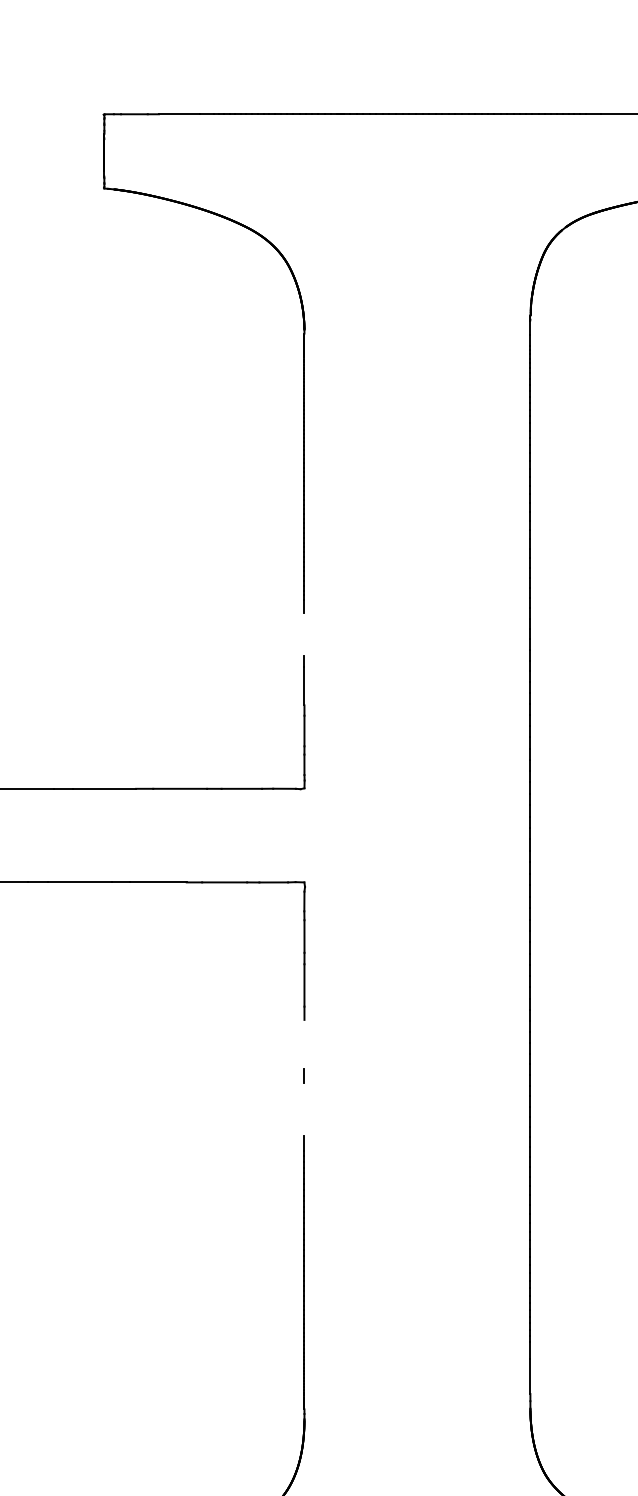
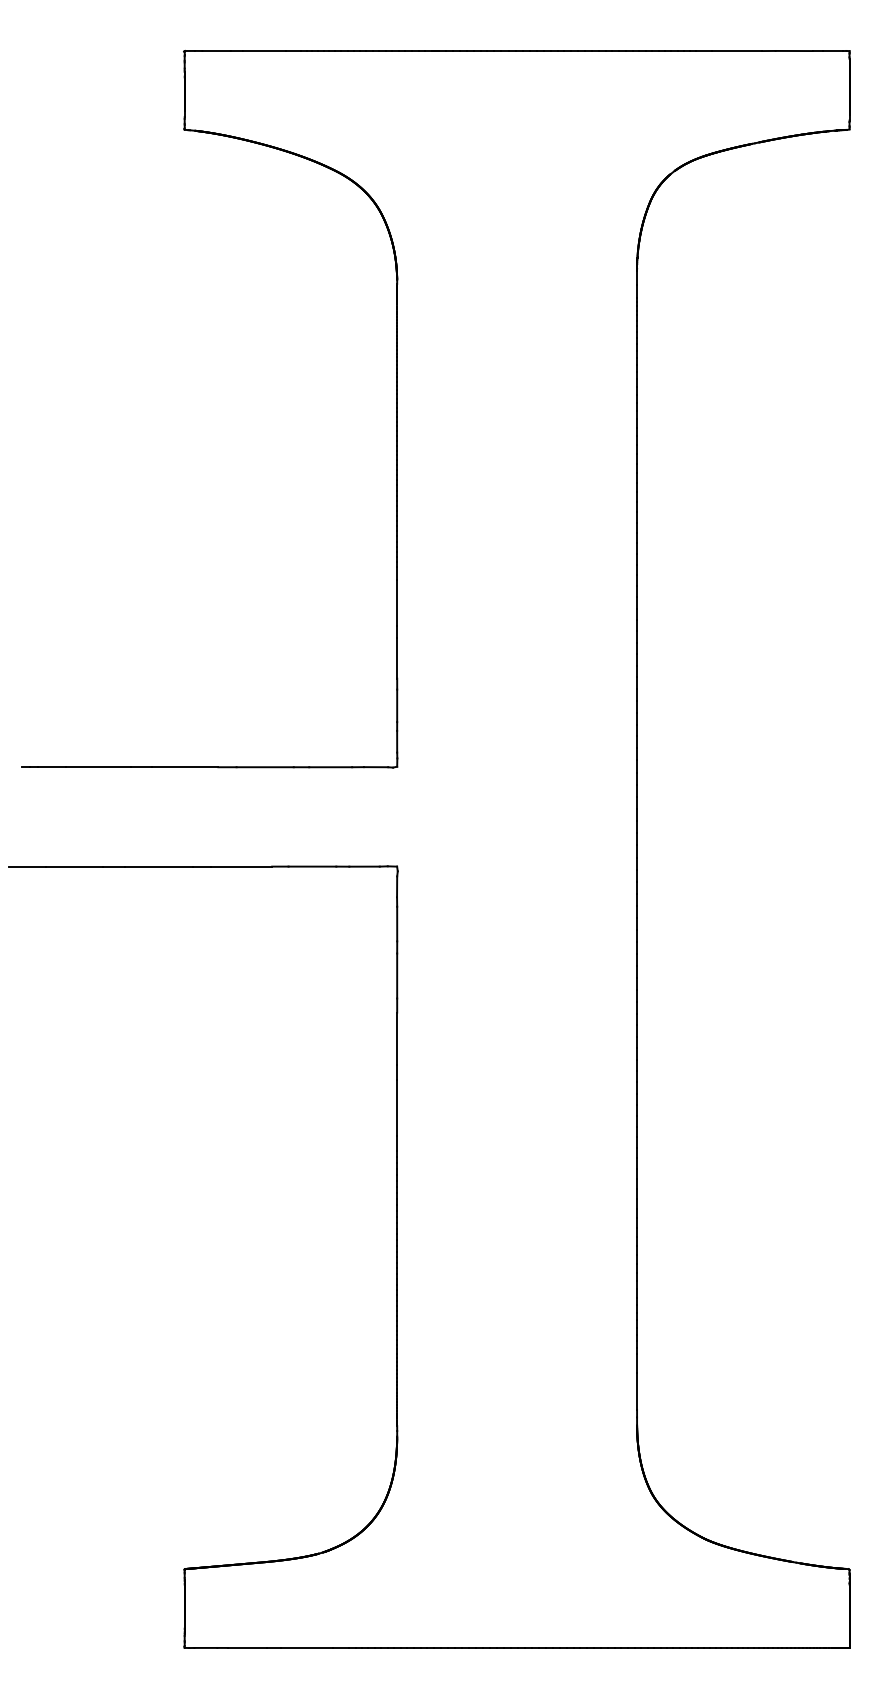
line: (304, 633) -> (397, 602), added
line: (304, 1044) -> (397, 1038), added
line: (304, 1109) -> (397, 1107), added

